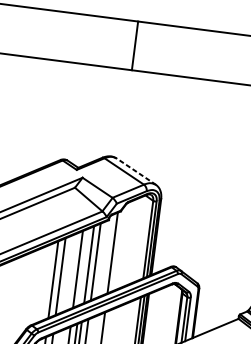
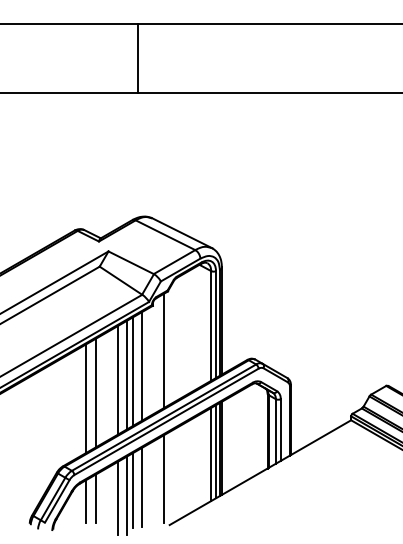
line: (135, 45) -> (138, 57), moved
line: (136, 171) -> (182, 233), dashed -> solid
line: (84, 266) -> (127, 374), added

